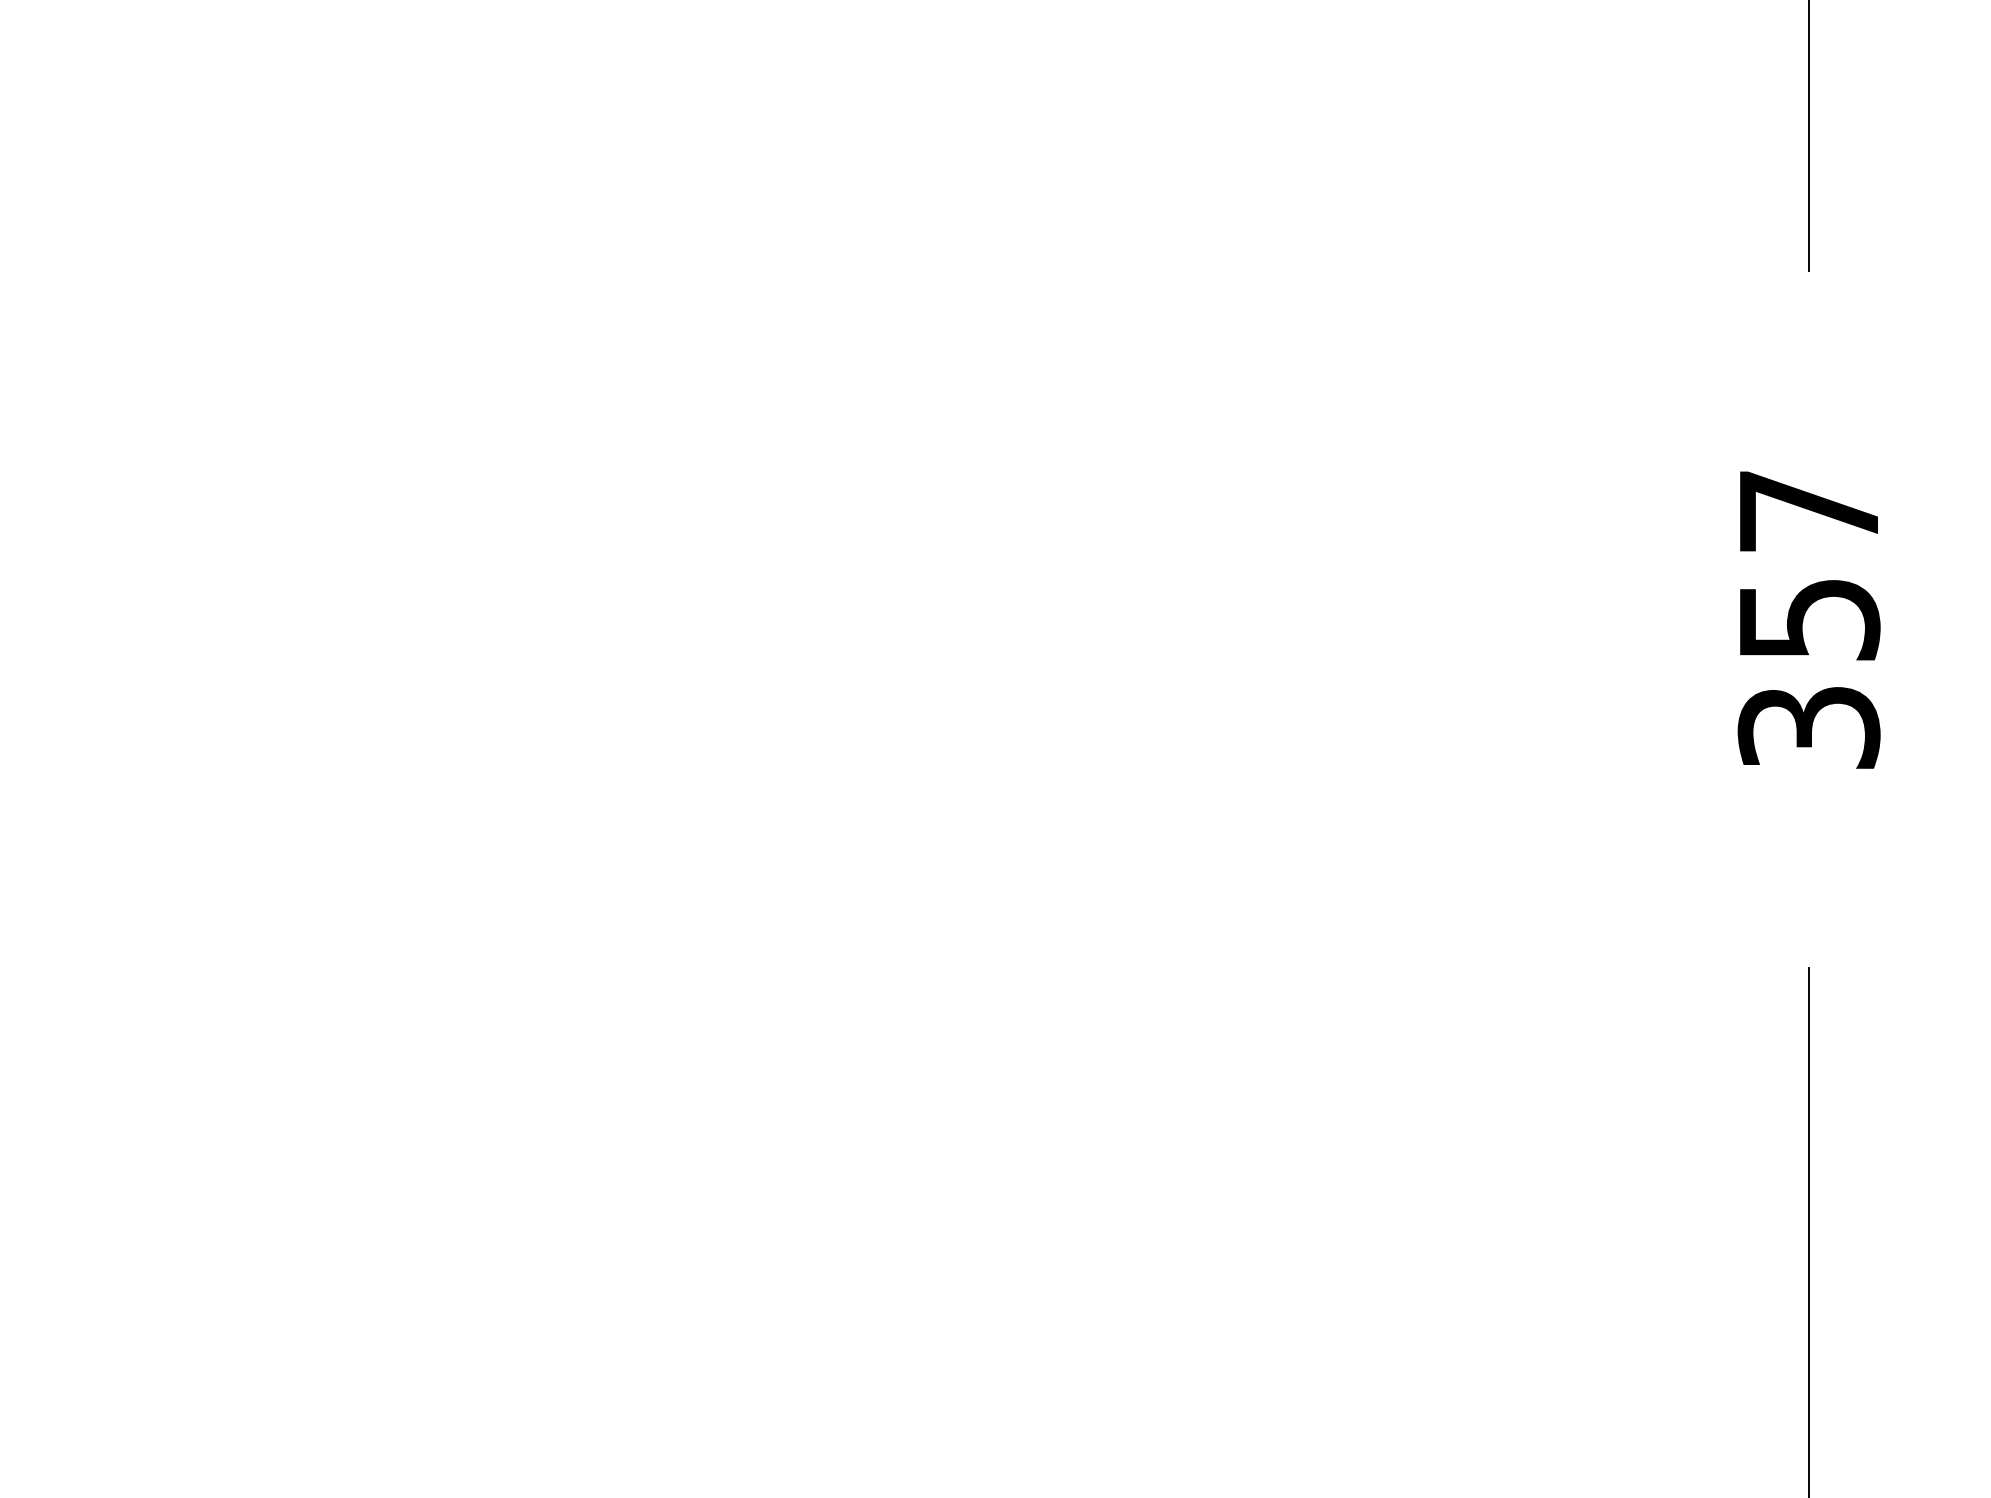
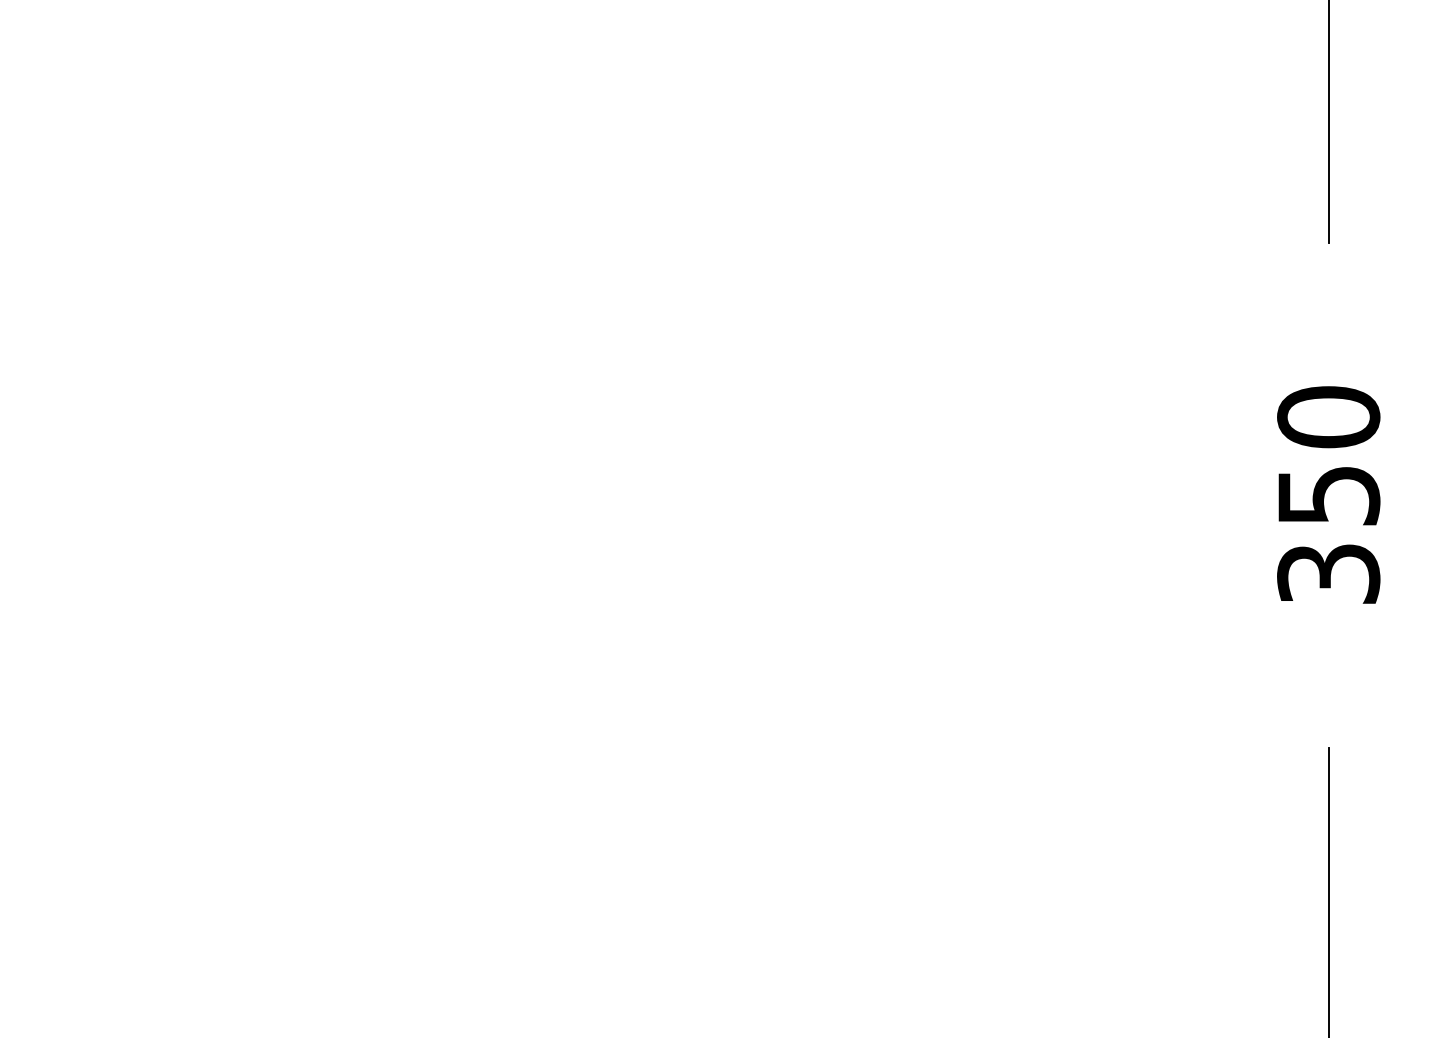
text: (1808, 510) -> (1328, 416), 357 -> 350

